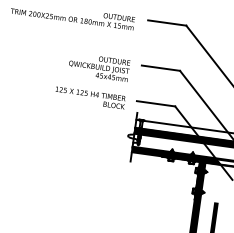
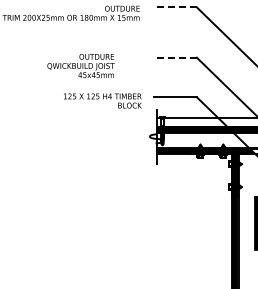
line: (167, 23) -> (175, 7), solid -> dashed
text: (98, 67) -> (80, 66), moved
line: (160, 68) -> (175, 57), solid -> dashed

